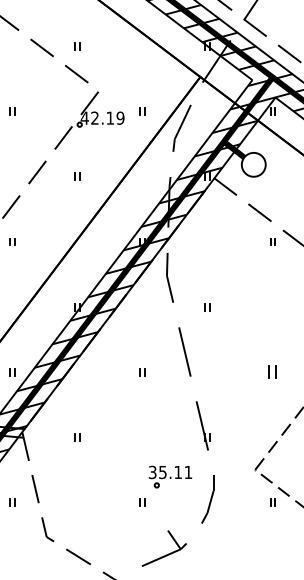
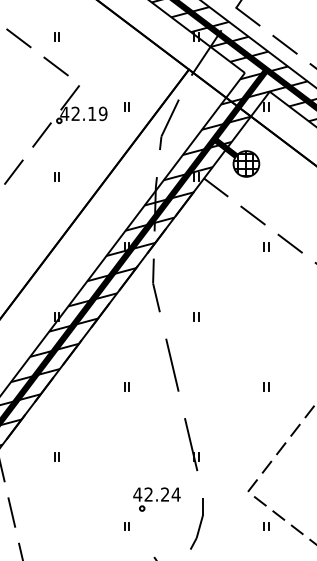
hatch: (253, 164) -> (246, 163), added
part: (272, 372) -> (266, 387), size x0.62
text: (170, 472) -> (156, 494), 35.11 -> 42.24

